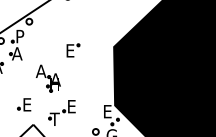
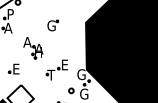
text: (71, 50) -> (51, 25), E -> G
text: (108, 111) -> (81, 74), E -> G
part: (61, 112) -> (56, 69), moved

